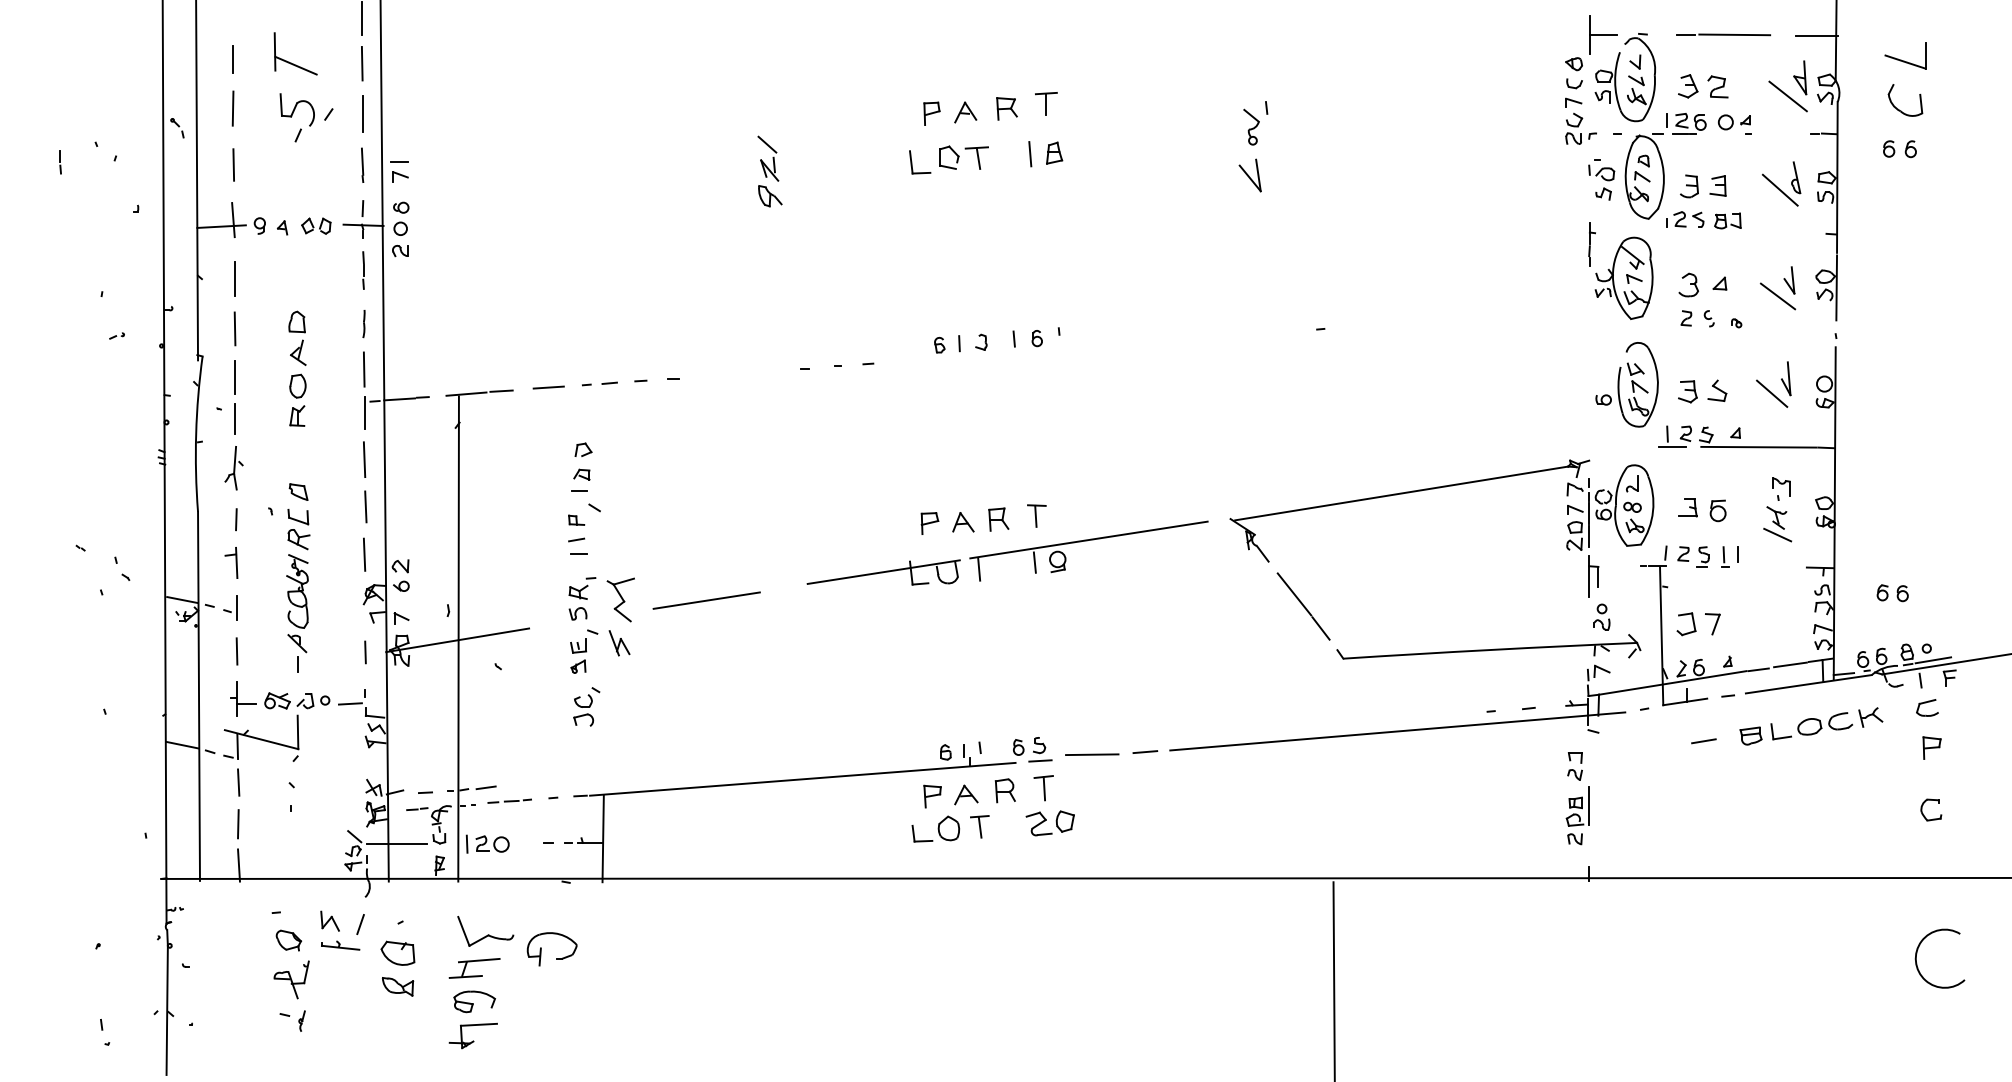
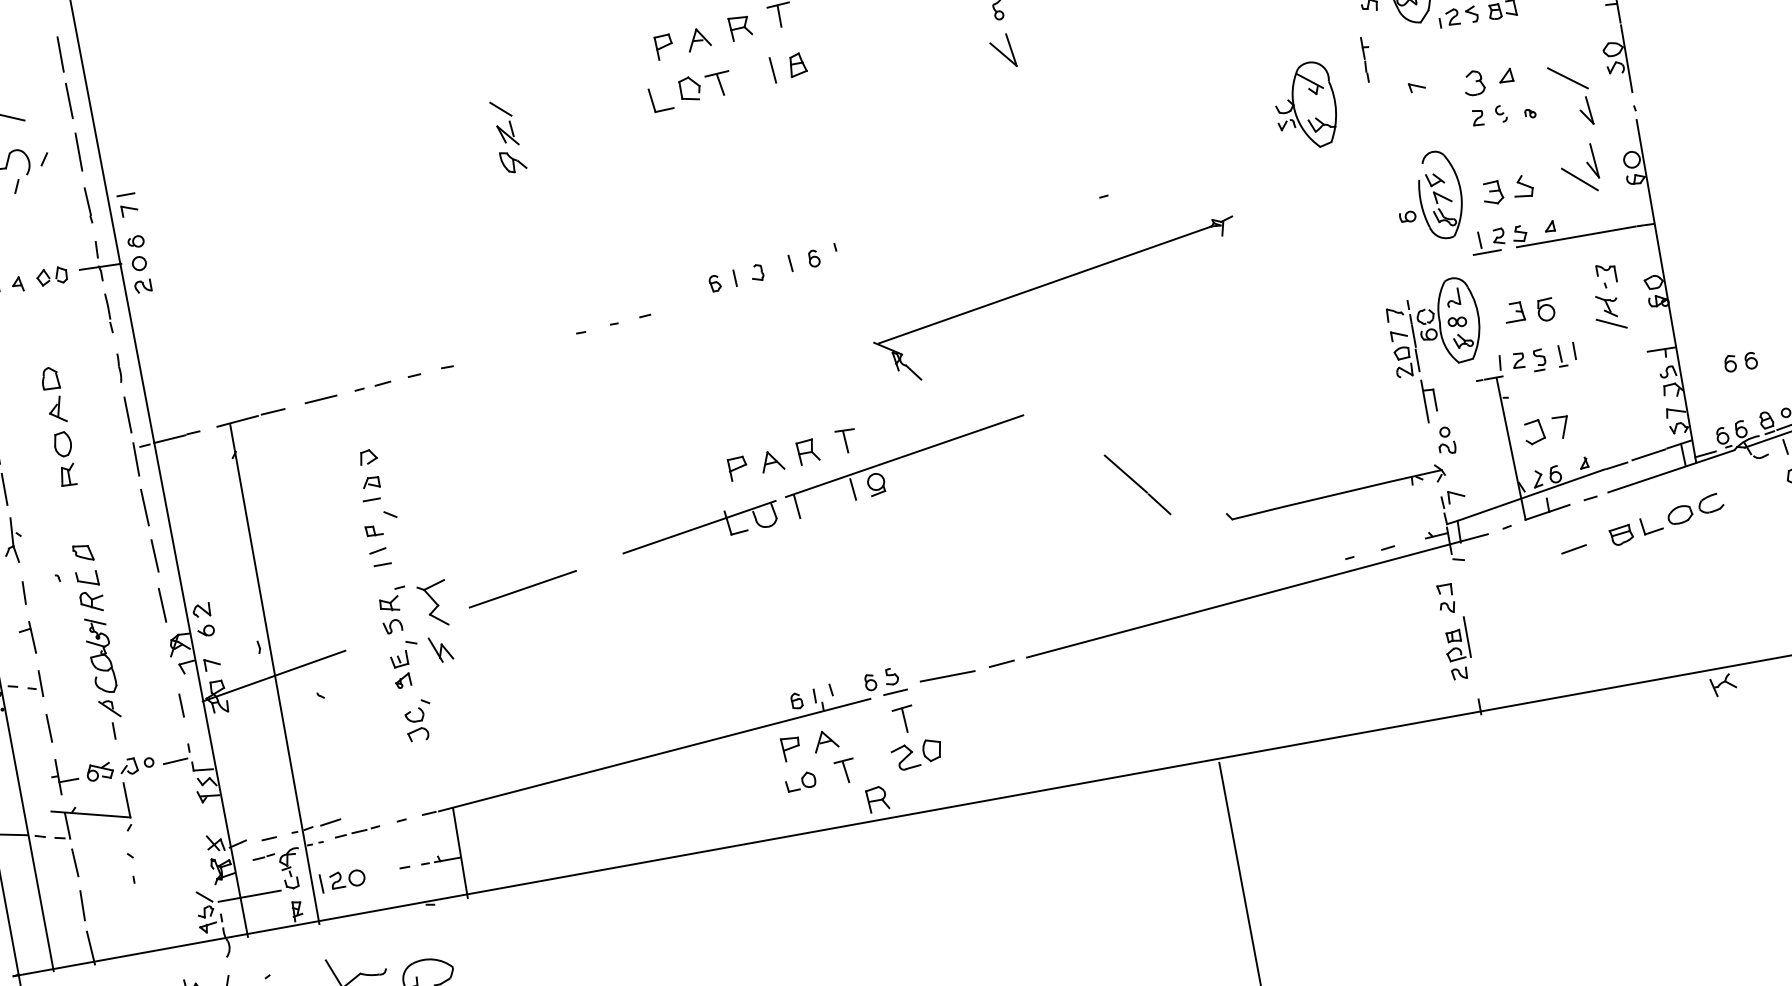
part: (1623, 277) -> (1304, 105), moved
part: (1789, 280) -> (1586, 111), moved
part: (1409, 493) -> (1053, 283), moved
part: (1488, 646) -> (1335, 491), size x0.7
part: (1870, 717) -> (1723, 685), moved
part: (1004, 790) -> (876, 799), moved
part: (935, 828) -> (800, 781), size x0.6

